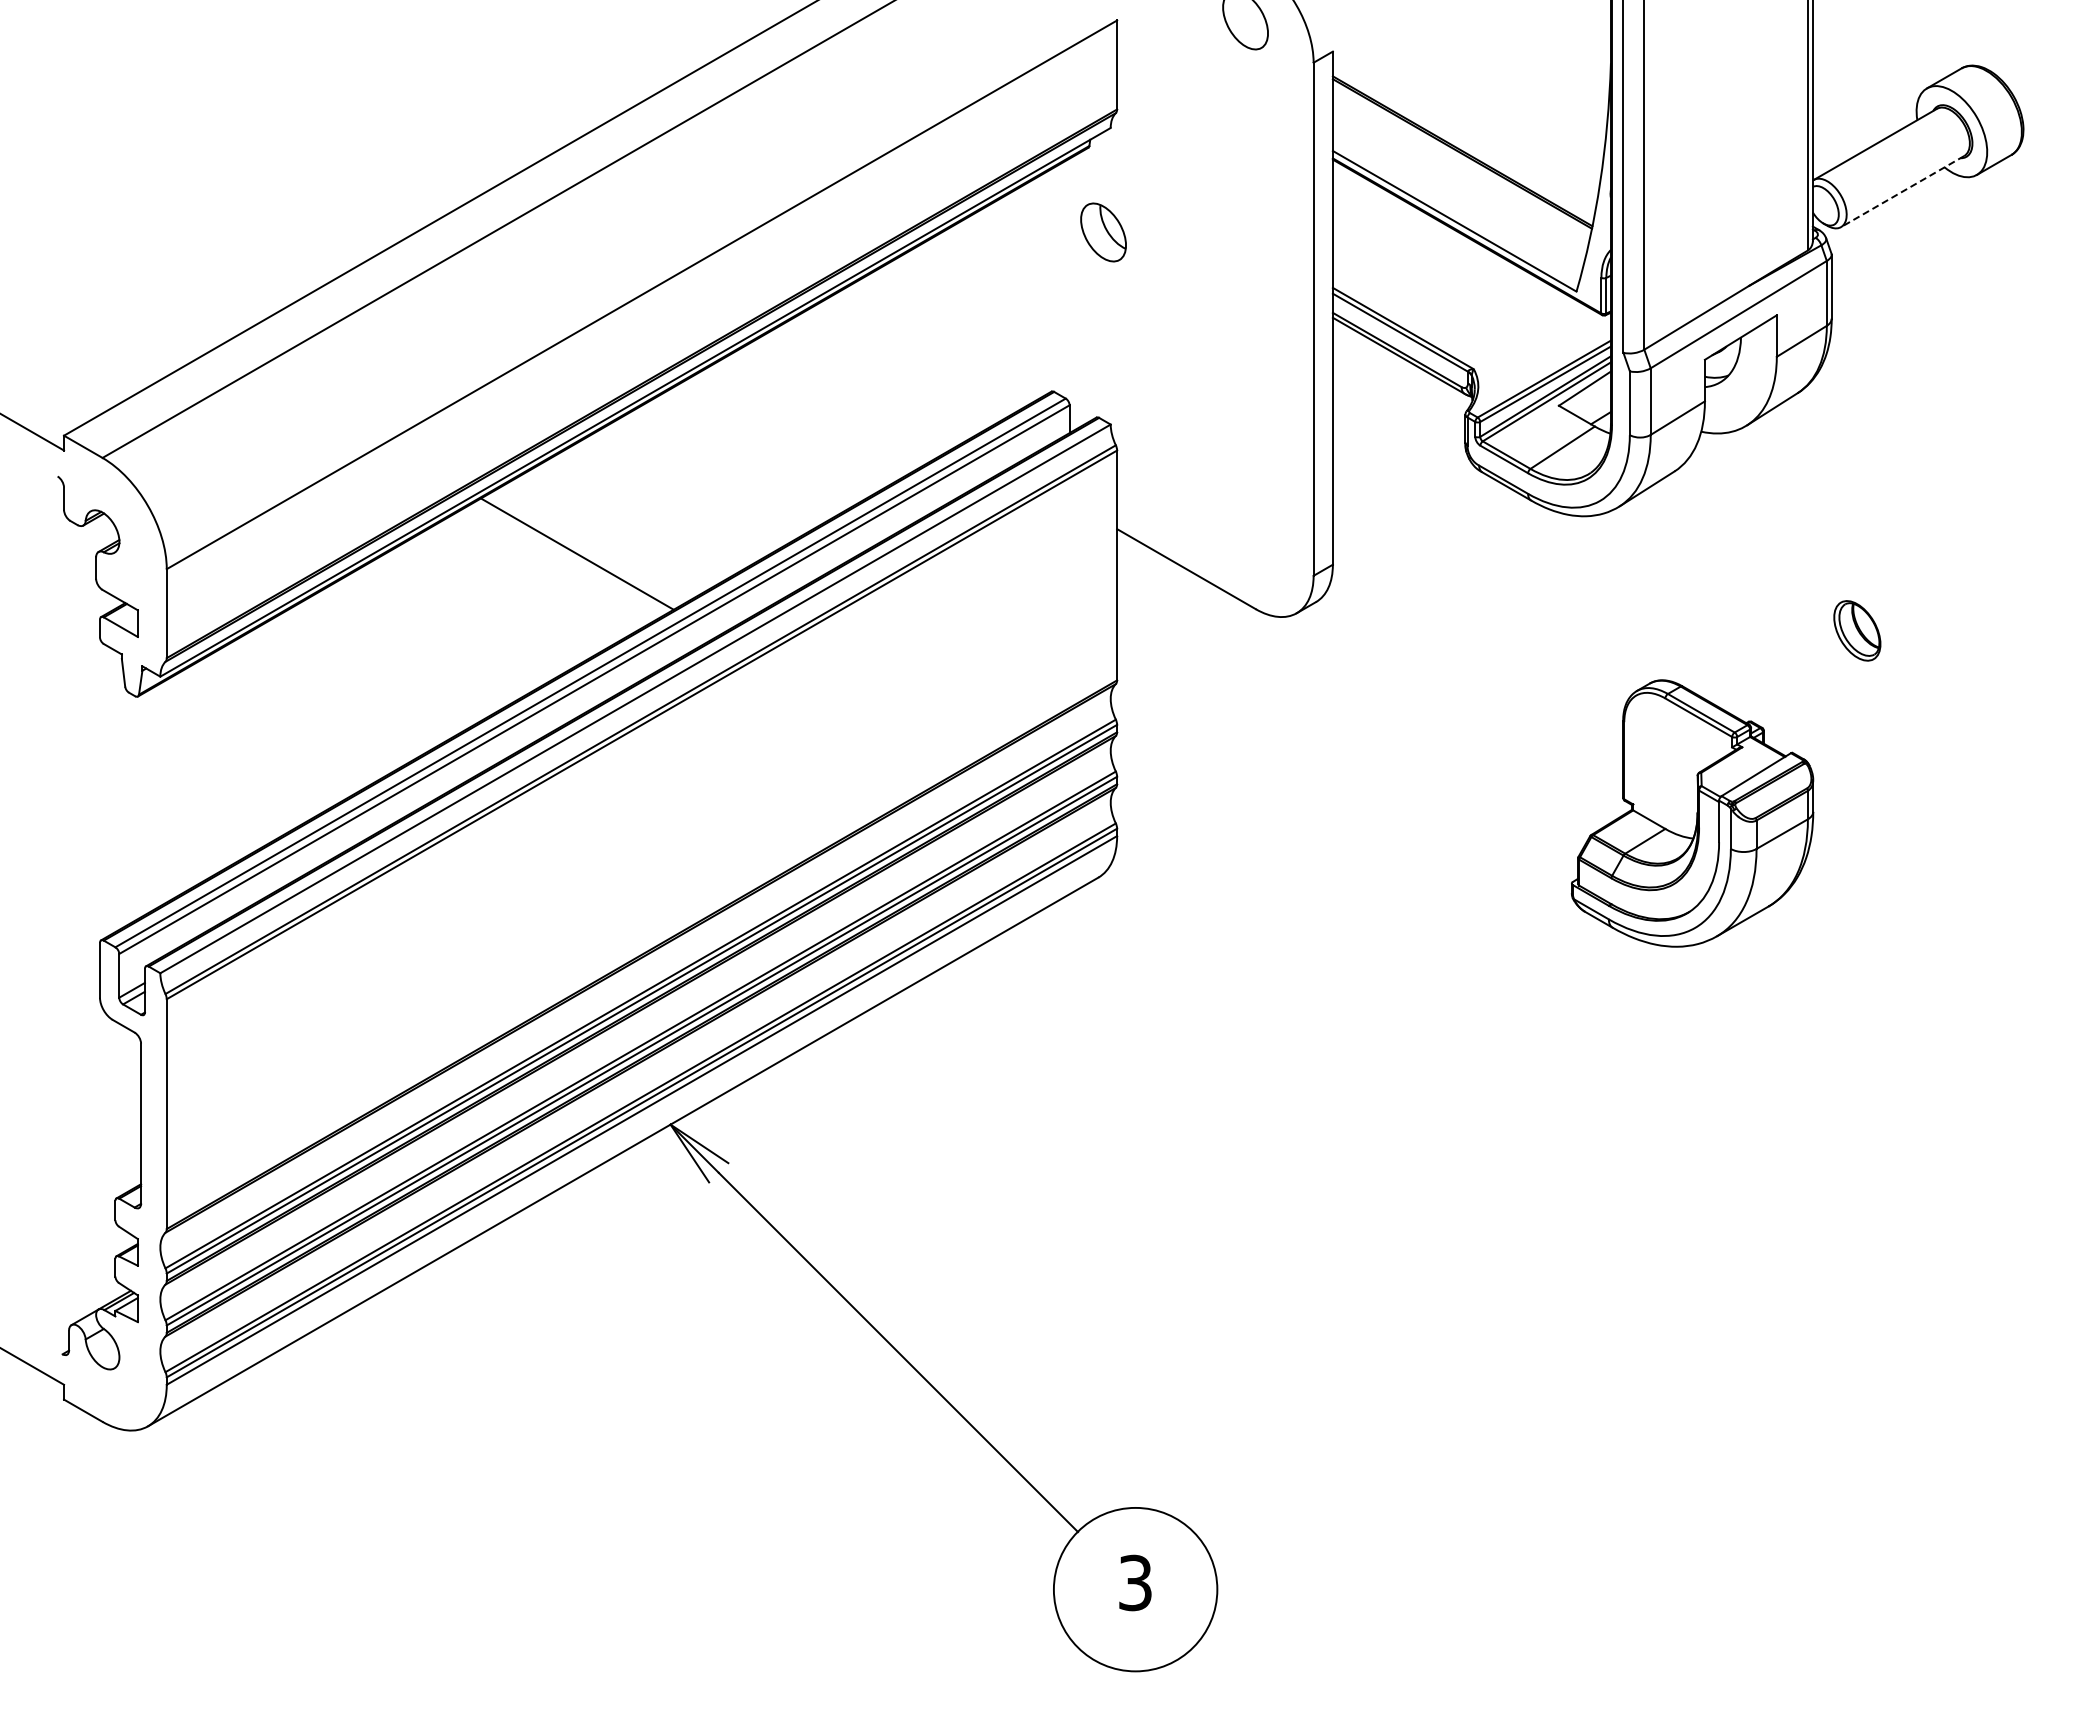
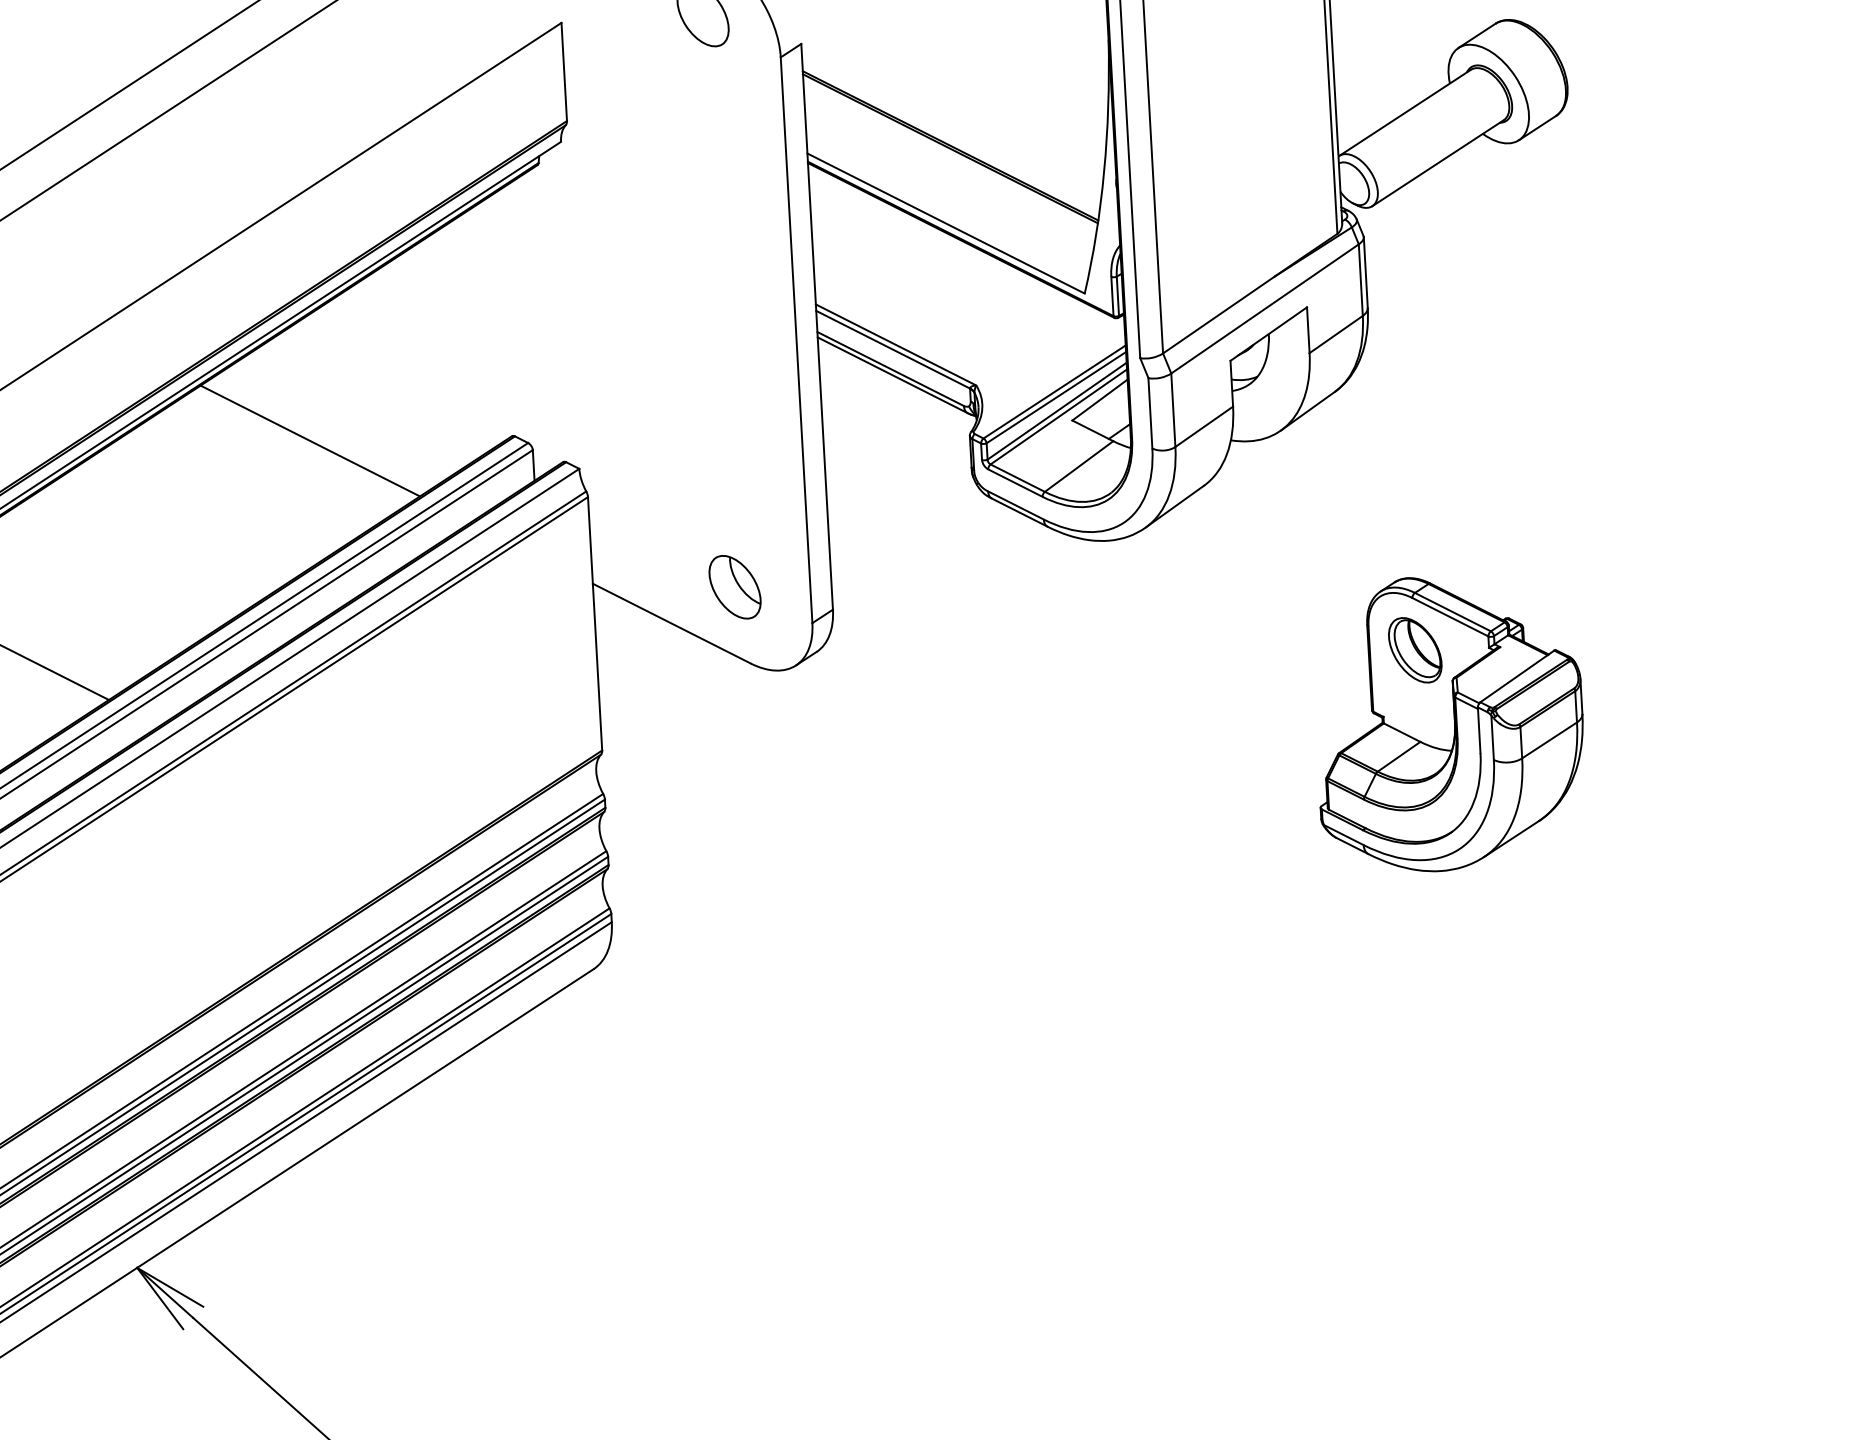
line: (1902, 191) -> (1437, 163), dashed -> solid
part: (1103, 232) -> (735, 587), moved
line: (868, 385) -> (309, 440), added
part: (1692, 813) -> (1449, 723), moved

